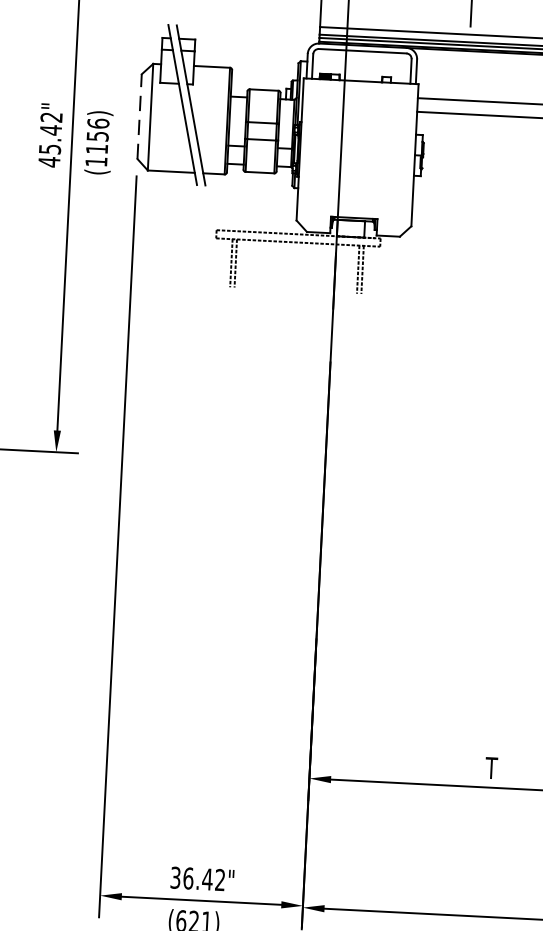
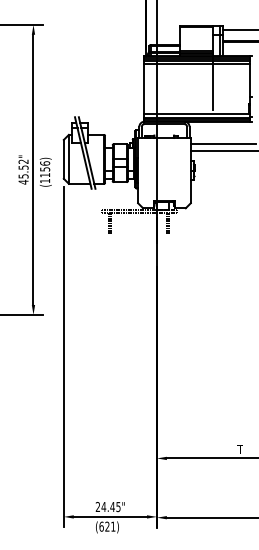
line: (138, 114) -> (63, 158), dashed -> solid
text: (50, 129) -> (23, 167), 45.42" -> 45.52"
text: (196, 877) -> (107, 506), 36.42" -> 24.45"

